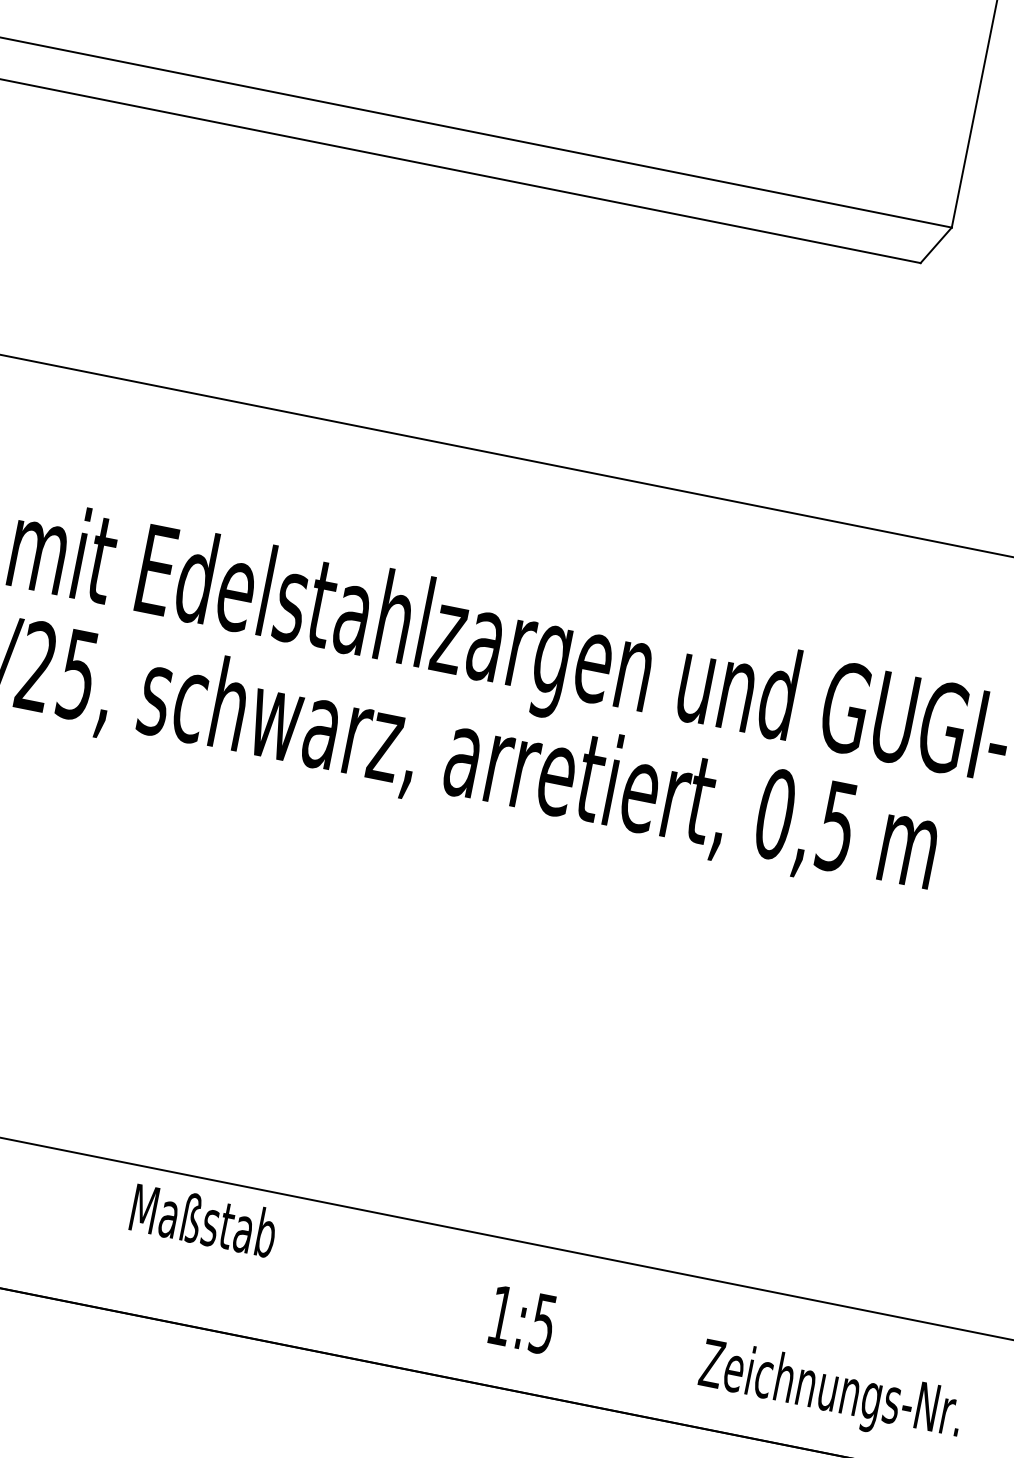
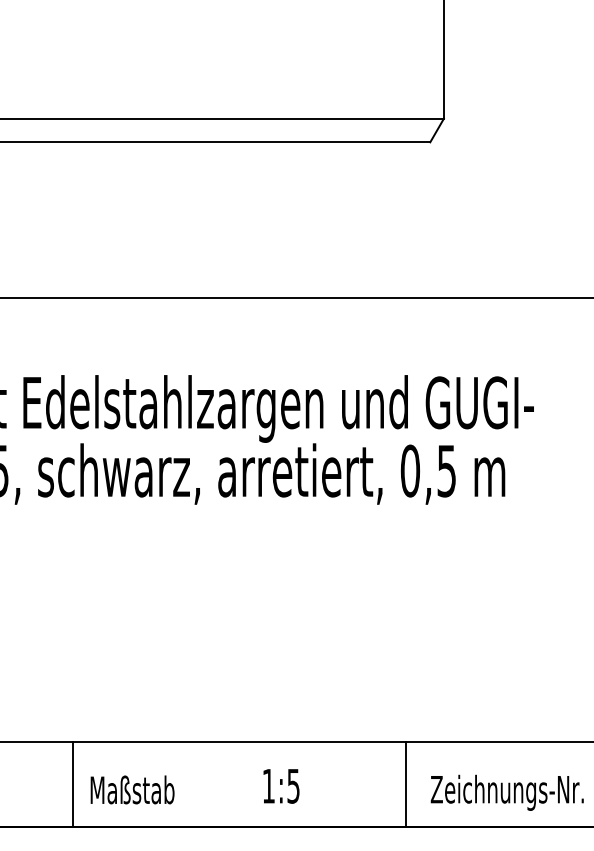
text: (203, 1219) -> (132, 789), moved
line: (97, 1231) -> (73, 784), added
text: (522, 1320) -> (281, 786), moved
line: (660, 1344) -> (405, 784), added

